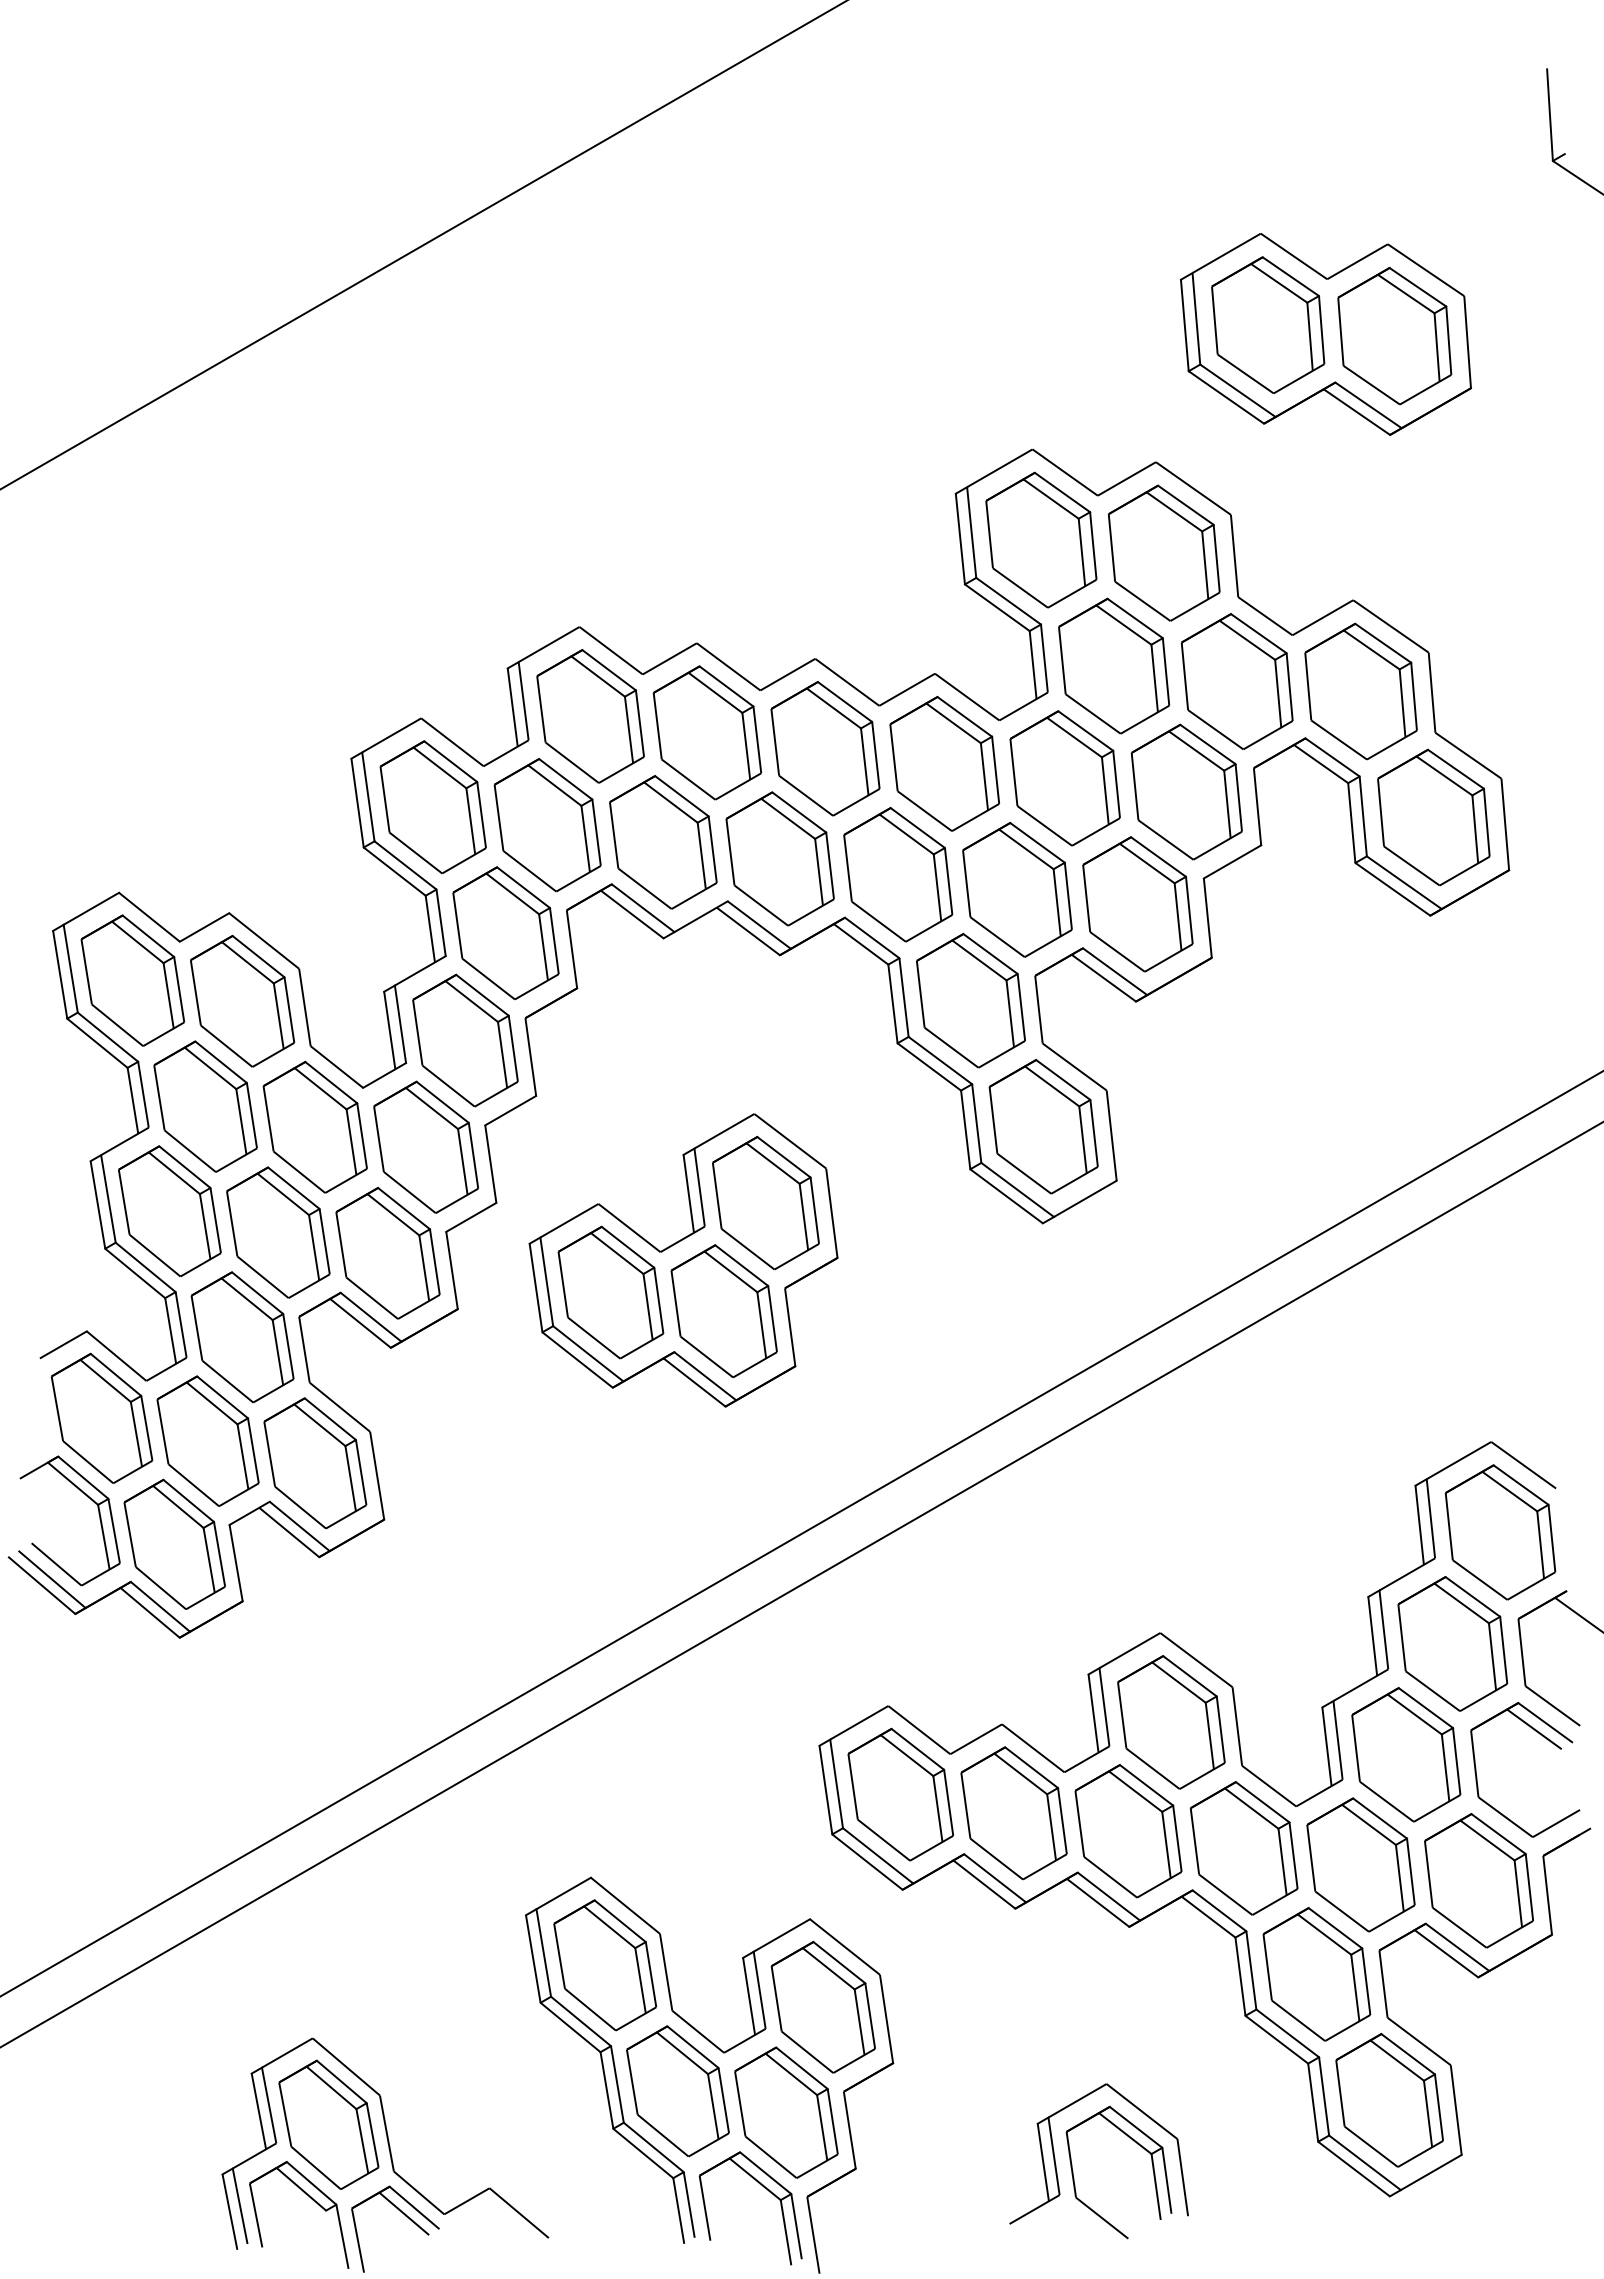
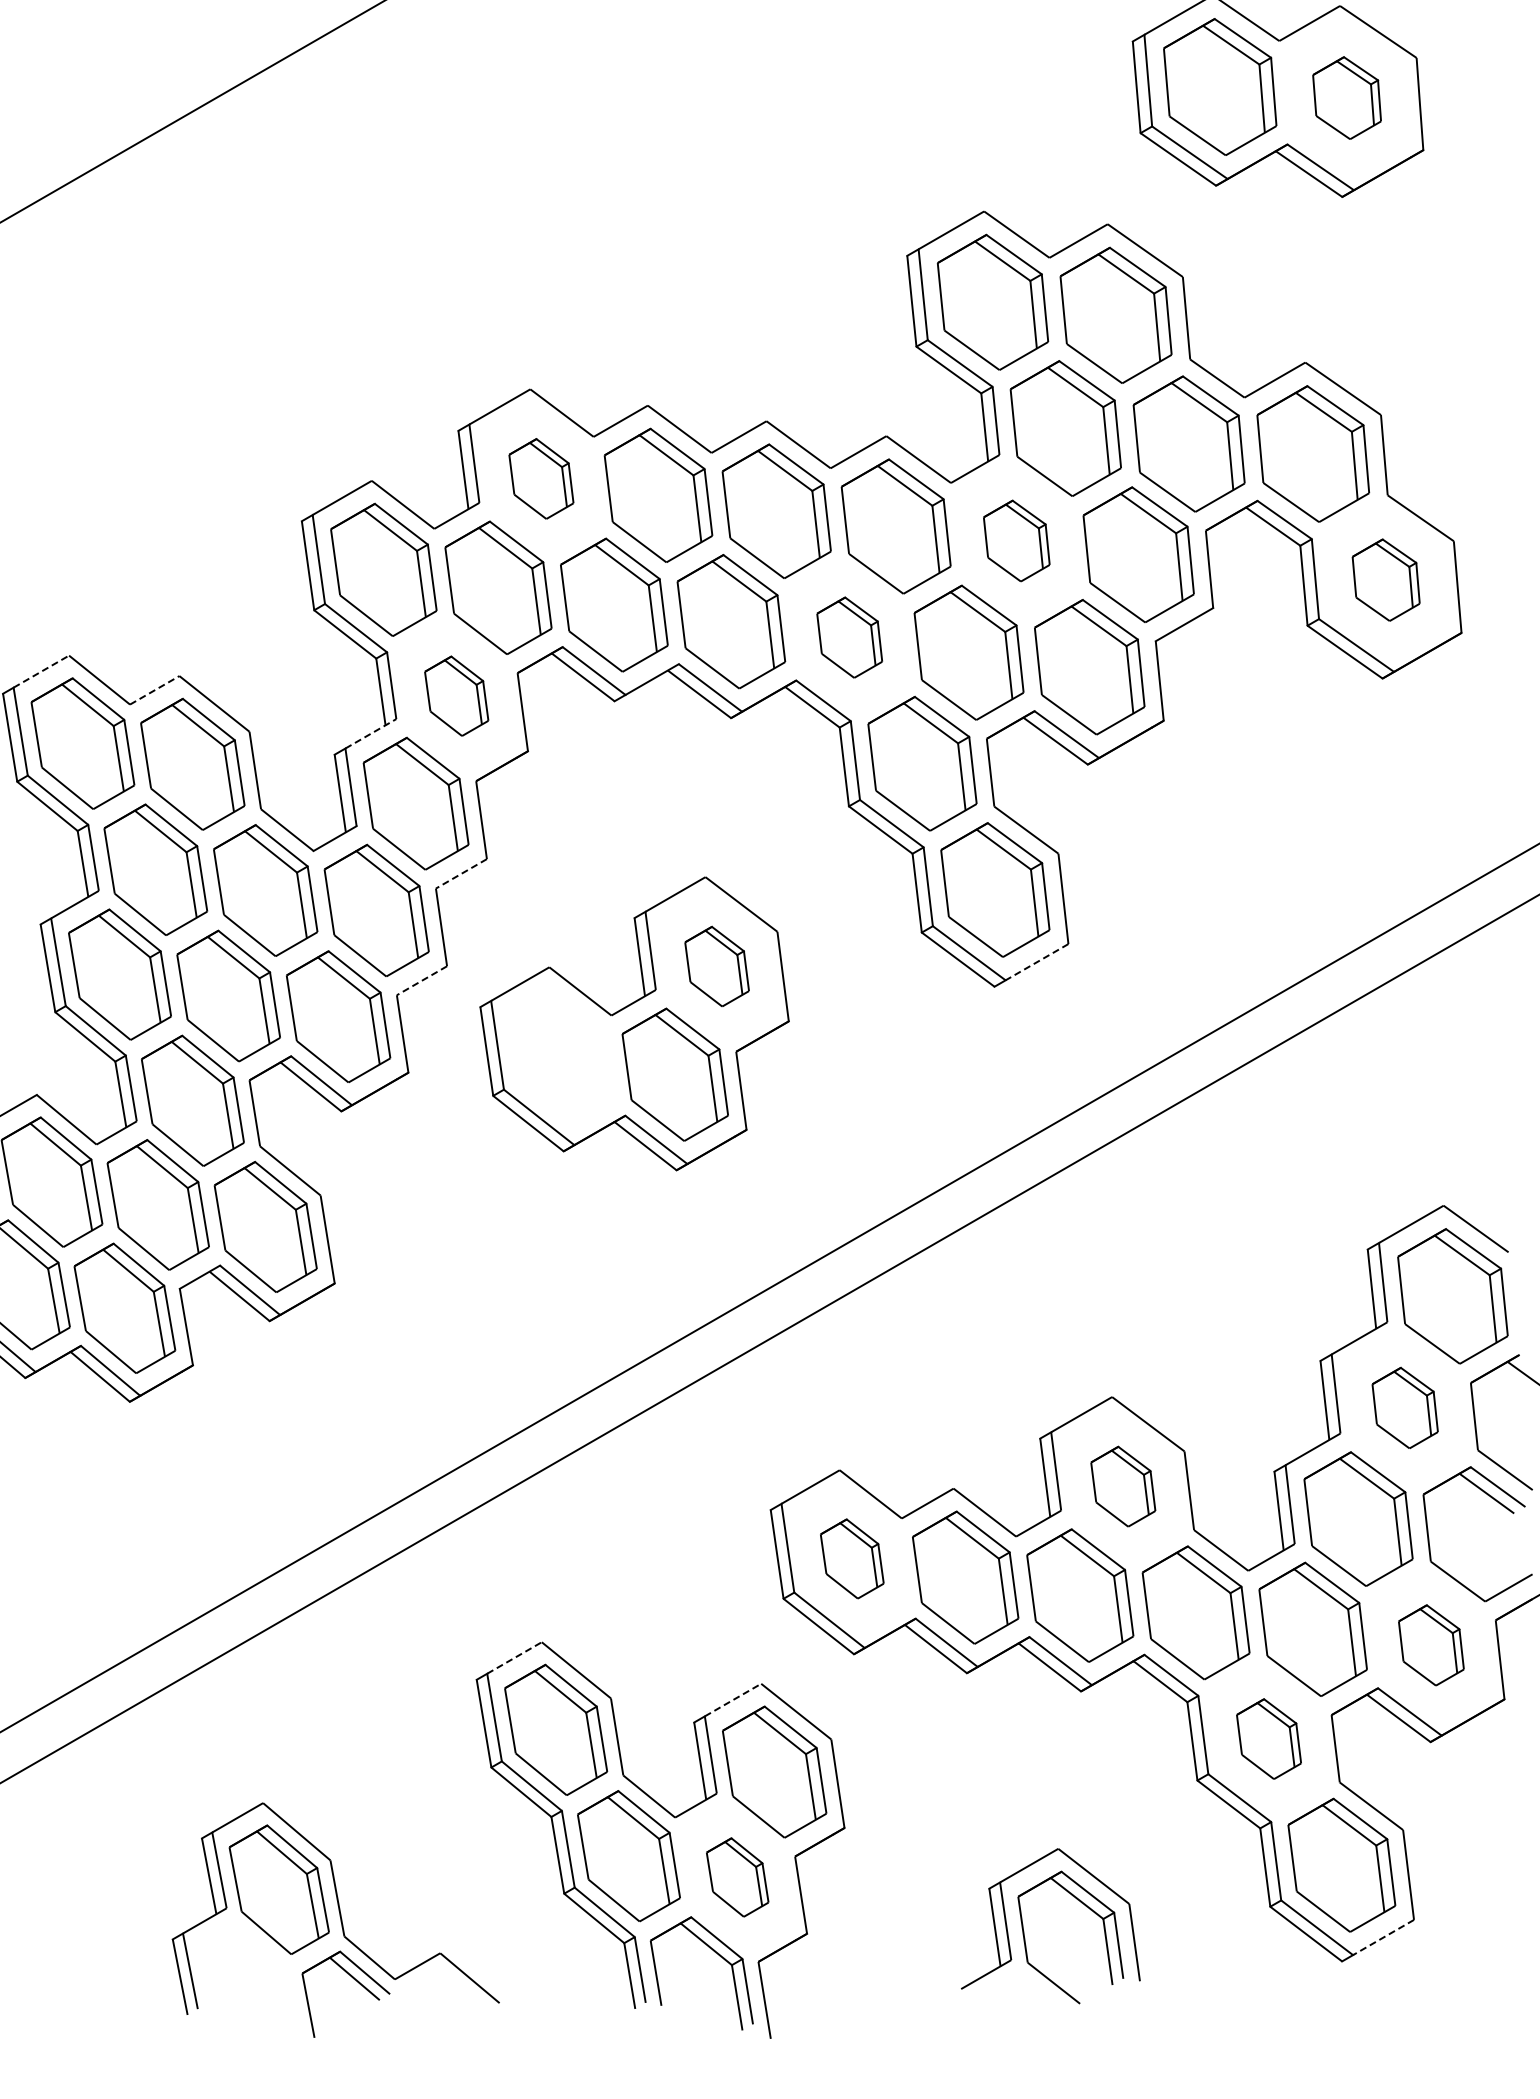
part: (1394, 336) -> (1346, 98), size x0.6
part: (590, 716) -> (541, 479), size x0.6
part: (1064, 778) -> (1016, 541), size x0.6
part: (1433, 817) -> (1385, 580), size x0.6
part: (898, 874) -> (849, 637), size x0.6
line: (91, 908) -> (41, 671), solid -> dashed
line: (204, 927) -> (154, 690), solid -> dashed
part: (505, 933) -> (456, 696), size x0.6
line: (420, 970) -> (371, 733), solid -> dashed
line: (510, 1110) -> (461, 873), solid -> dashed
line: (1084, 1199) -> (1036, 962), solid -> dashed
part: (765, 1203) -> (716, 966), size x0.6
line: (471, 1217) -> (422, 980), solid -> dashed
part: (610, 1292) -> (561, 1055), removed
part: (1452, 1643) -> (1404, 1407), size x0.6
part: (1171, 1722) -> (1123, 1486), size x0.6
part: (900, 1794) -> (851, 1558), size x0.6
part: (1478, 1880) -> (1430, 1644), size x0.6
line: (564, 1893) -> (515, 1658), solid -> dashed
line: (781, 1935) -> (732, 1700), solid -> dashed
part: (1316, 1974) -> (1268, 1739), size x0.6
part: (786, 2112) -> (737, 1877), size x0.6
line: (1430, 2172) -> (1382, 1937), solid -> dashed
part: (312, 2200) -> (262, 1965), removed

